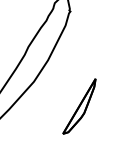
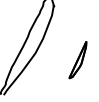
part: (78, 107) -> (77, 60), moved

